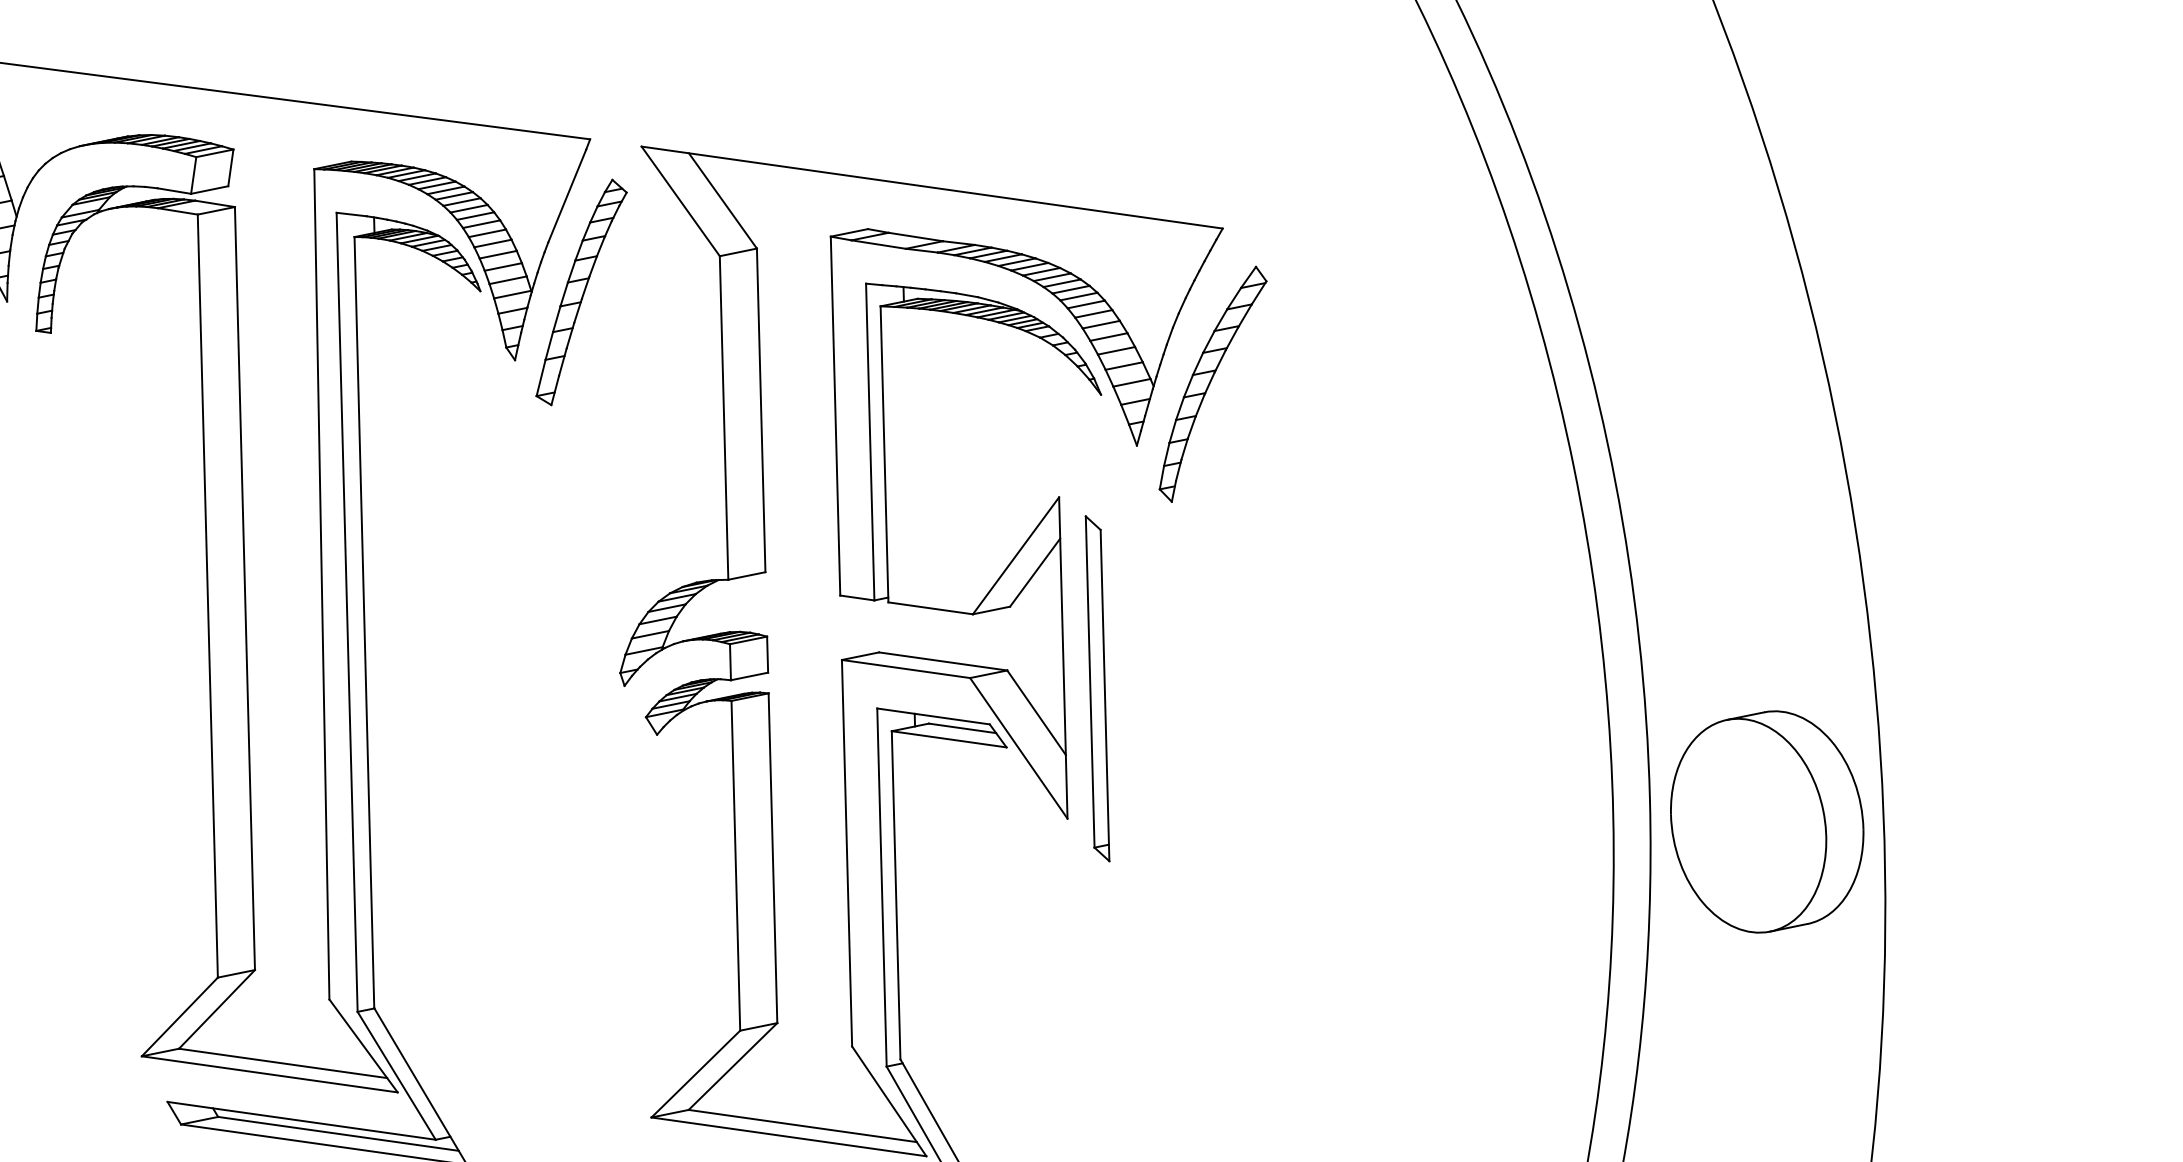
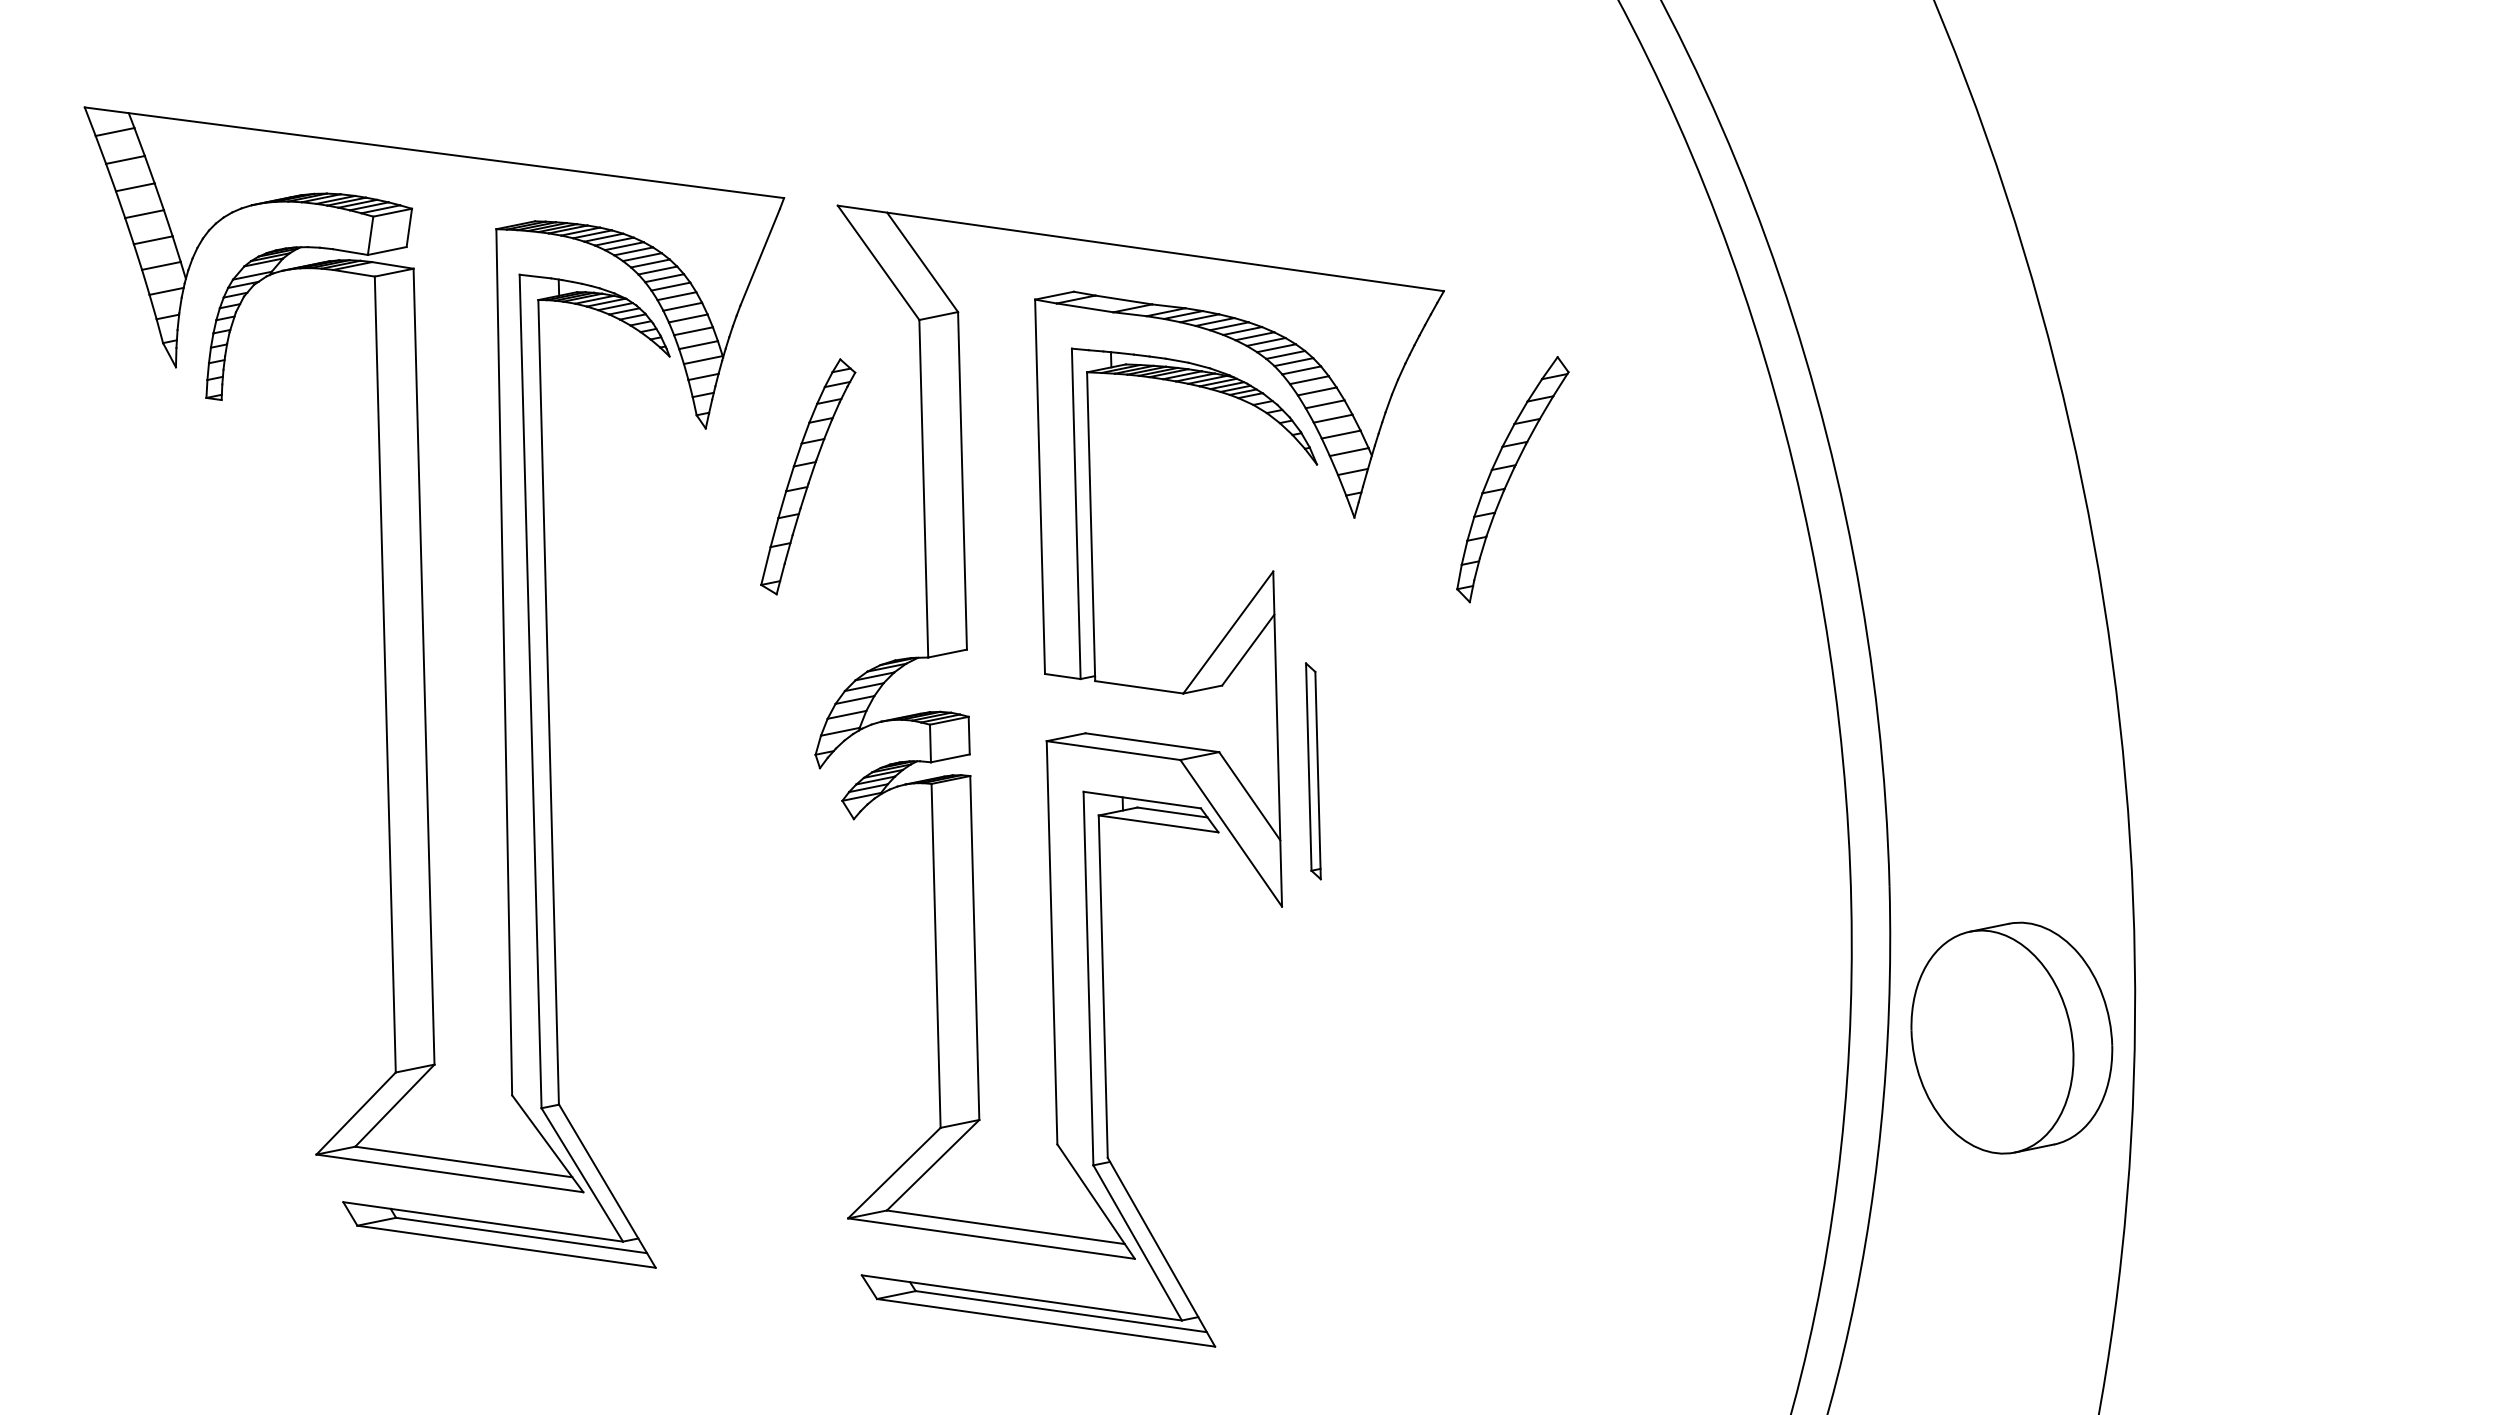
part: (581, 292) -> (808, 476), moved
part: (1212, 384) -> (1512, 479), moved
part: (1097, 689) -> (1313, 771), size x0.6
part: (1766, 821) -> (2011, 1037), moved

